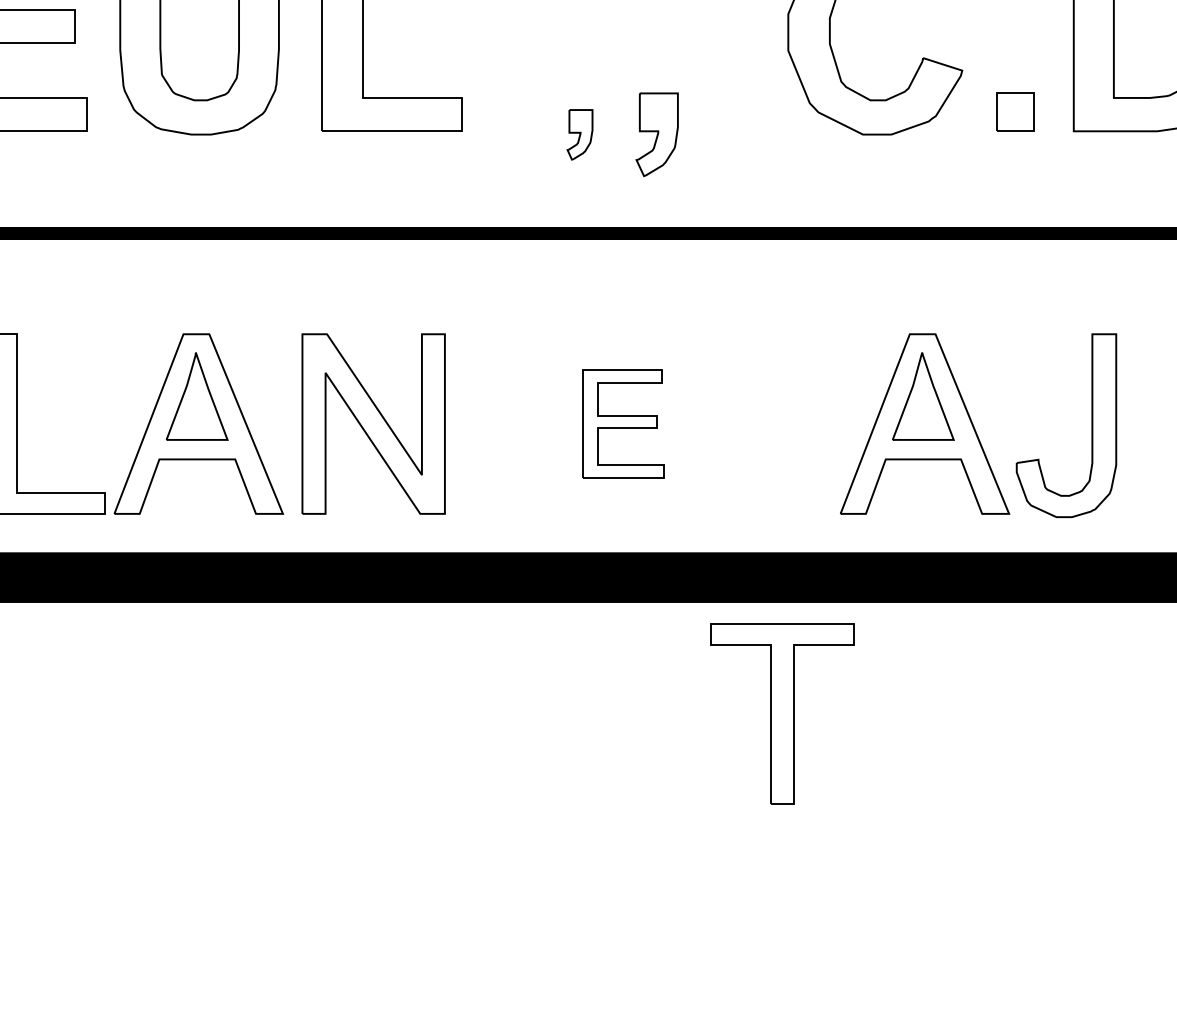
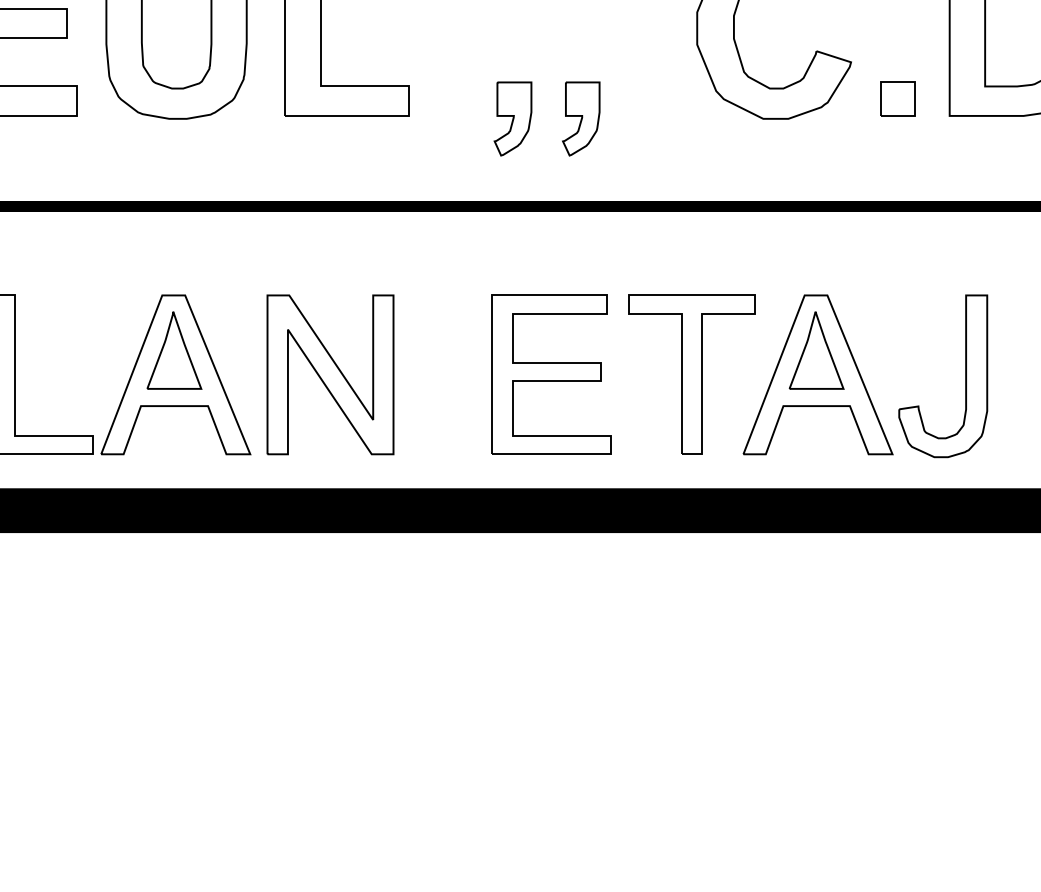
part: (579, 134) -> (512, 118), size x1.67
part: (623, 423) -> (551, 374), size x1.67
part: (782, 713) -> (692, 374), moved

